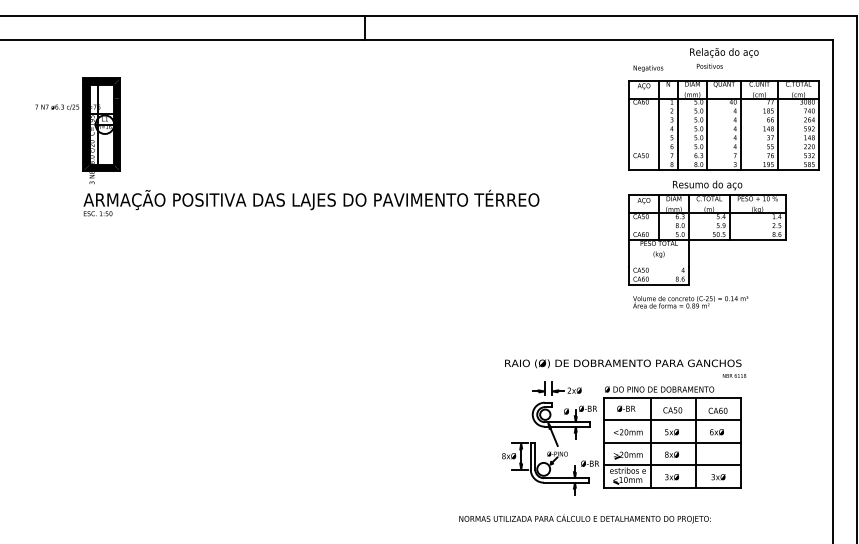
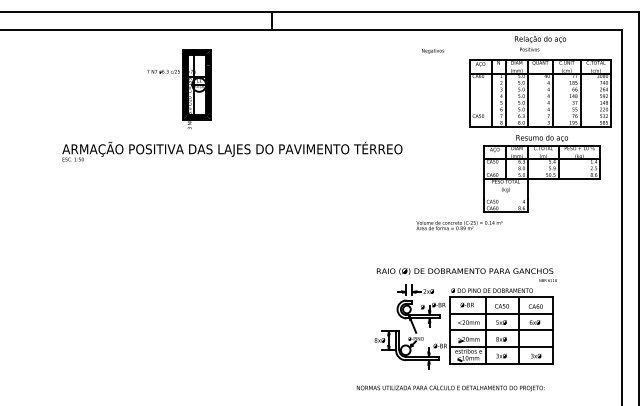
text: (648, 68) -> (433, 51), moved
part: (77, 130) -> (178, 89), moved
part: (707, 232) -> (542, 173), moved
text: (690, 302) -> (459, 225), moved
text: (584, 518) -> (450, 387), moved

